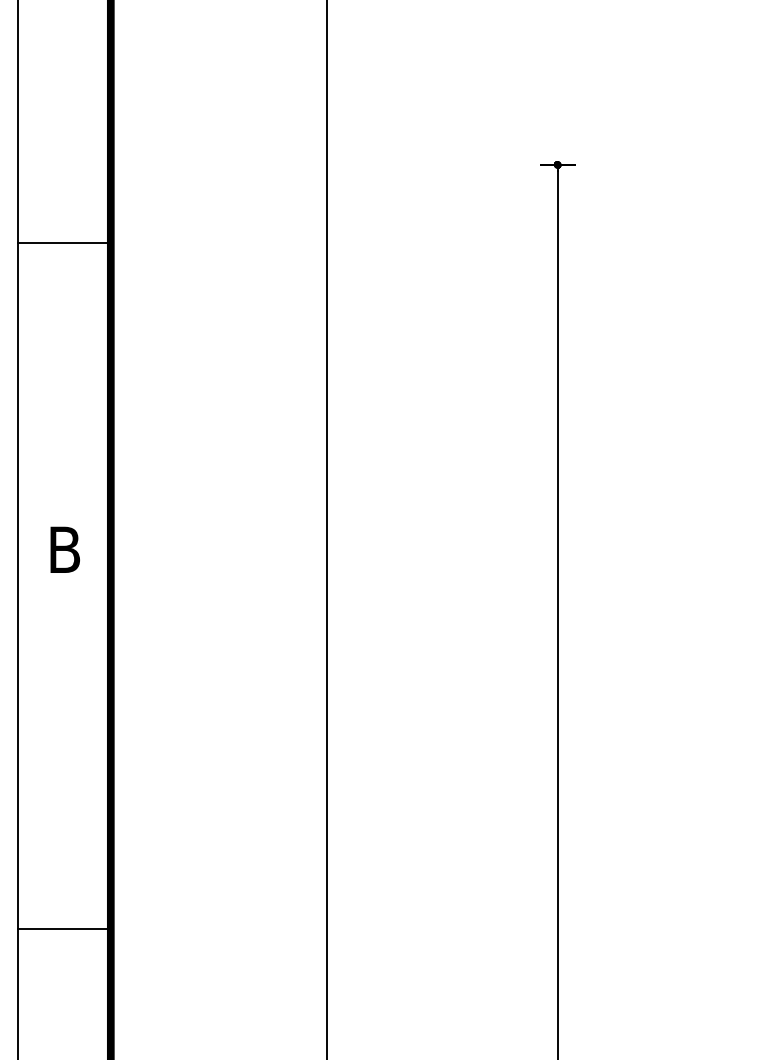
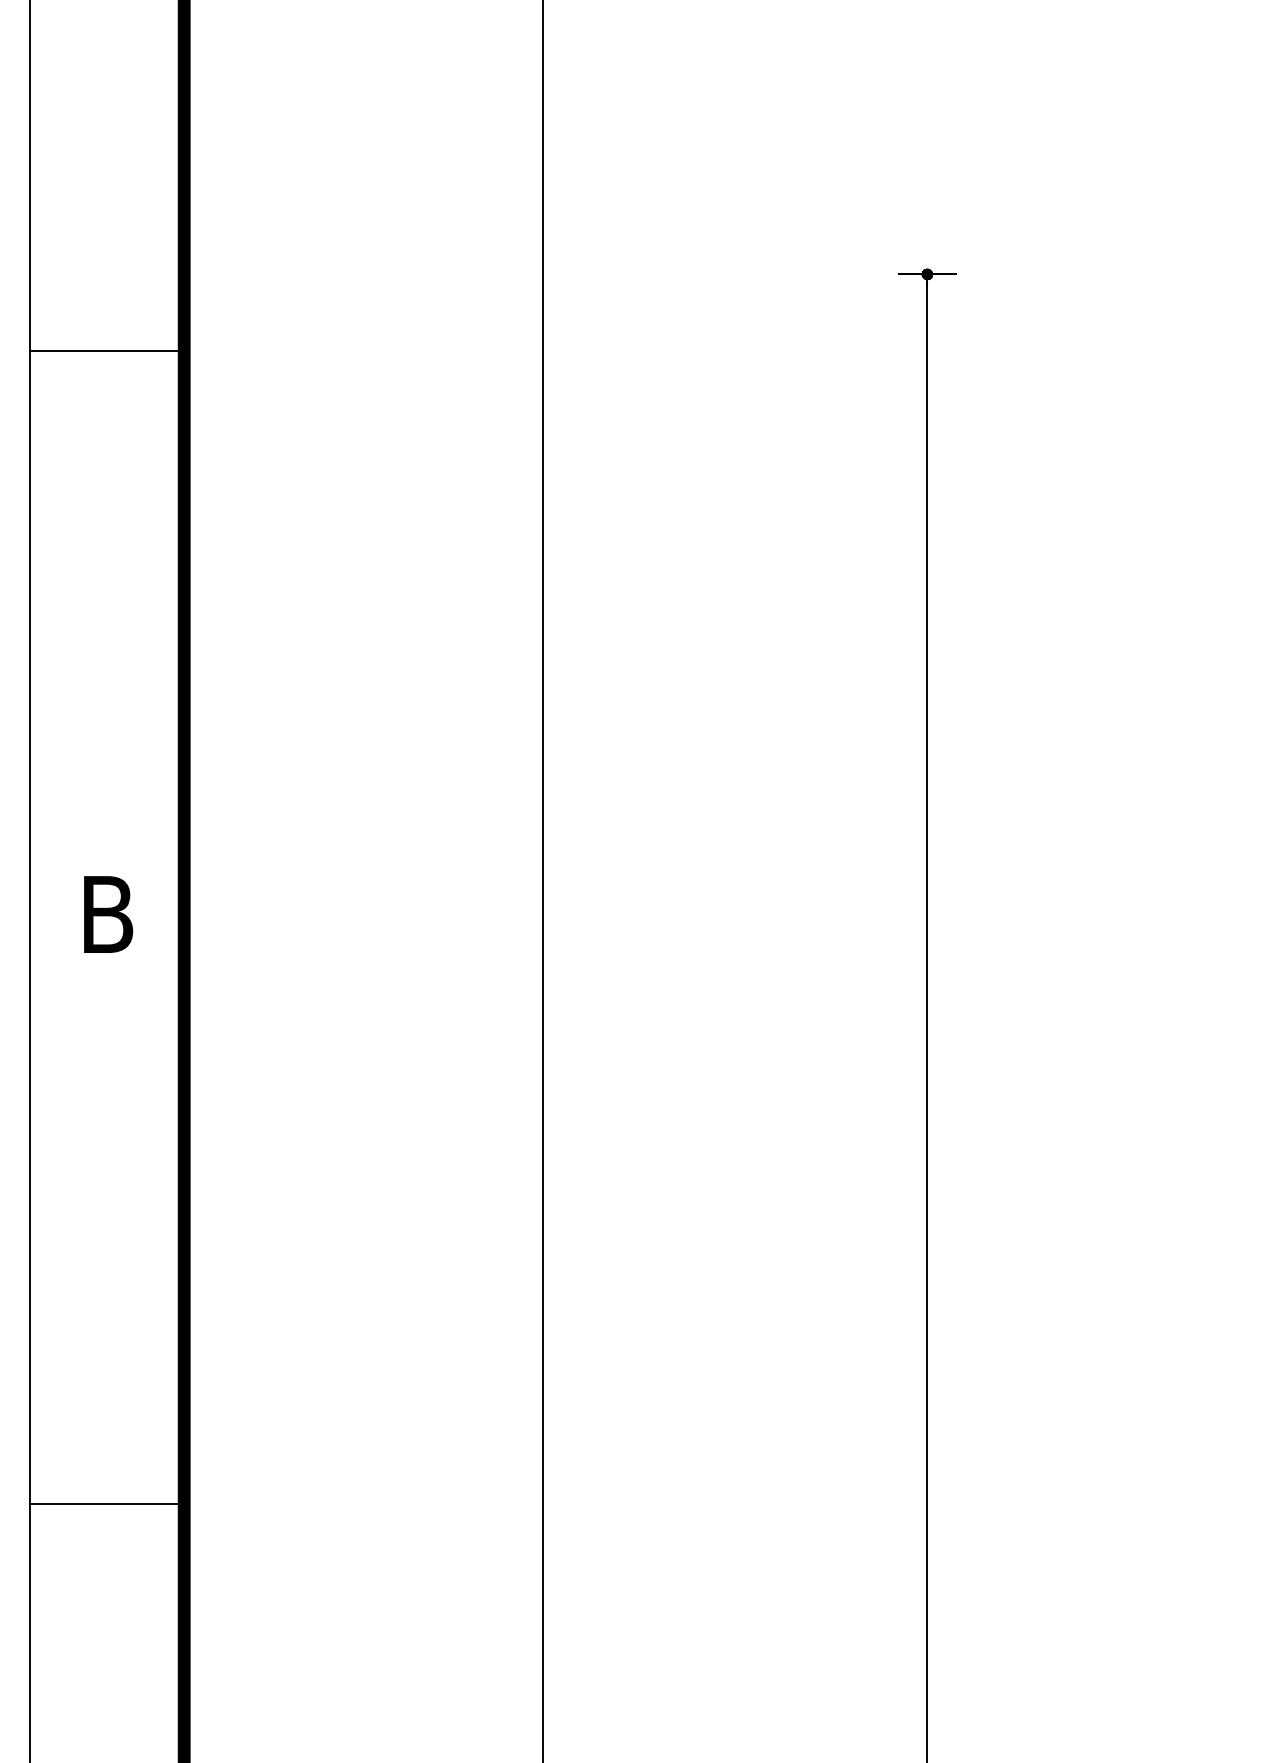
line: (64, 242) -> (107, 350), moved
line: (64, 929) -> (107, 1504), moved

